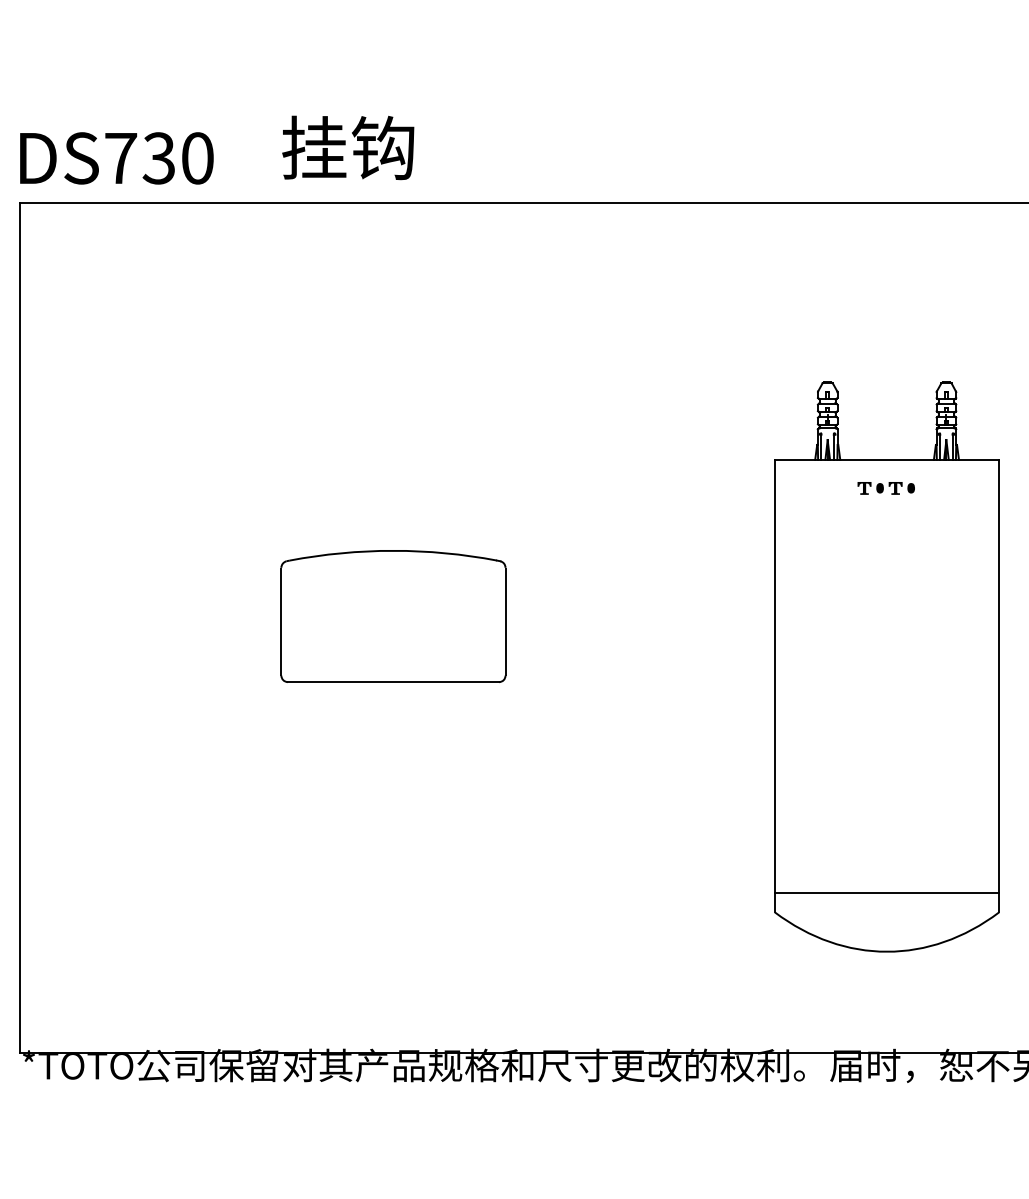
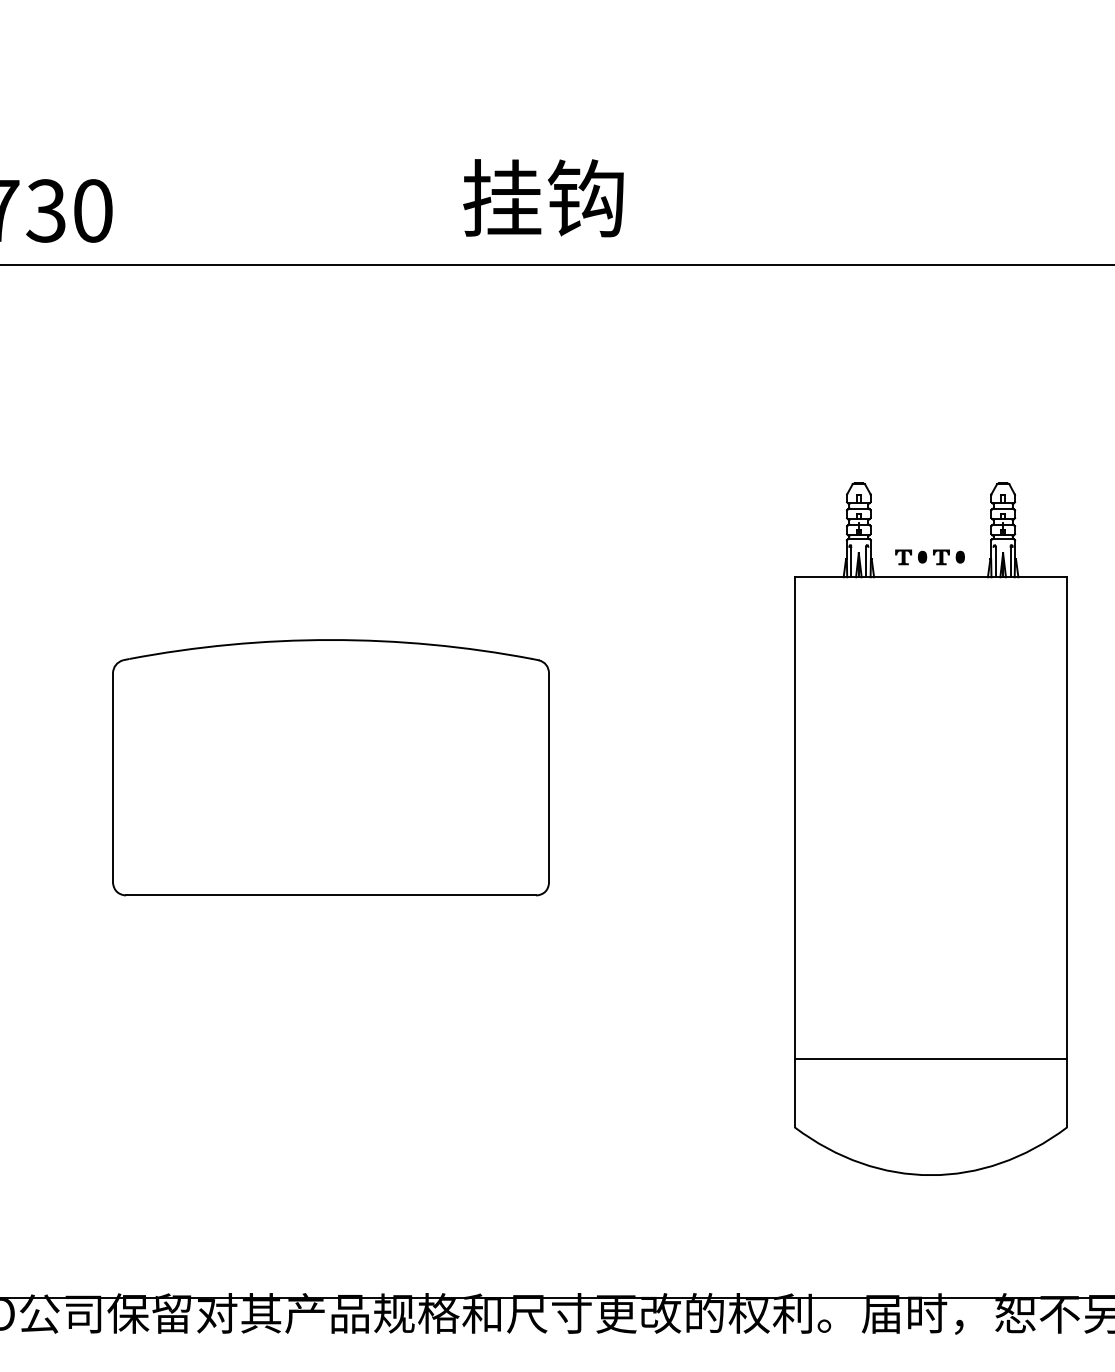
text: (348, 147) -> (543, 197), moved
part: (885, 488) -> (929, 557), moved
part: (393, 616) -> (331, 767), size x1.6
line: (886, 893) -> (930, 1059), moved

